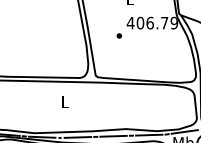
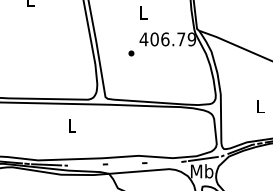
line: (148, 135) -> (163, 162), removed
line: (77, 136) -> (85, 164), removed
line: (113, 136) -> (124, 163), removed

